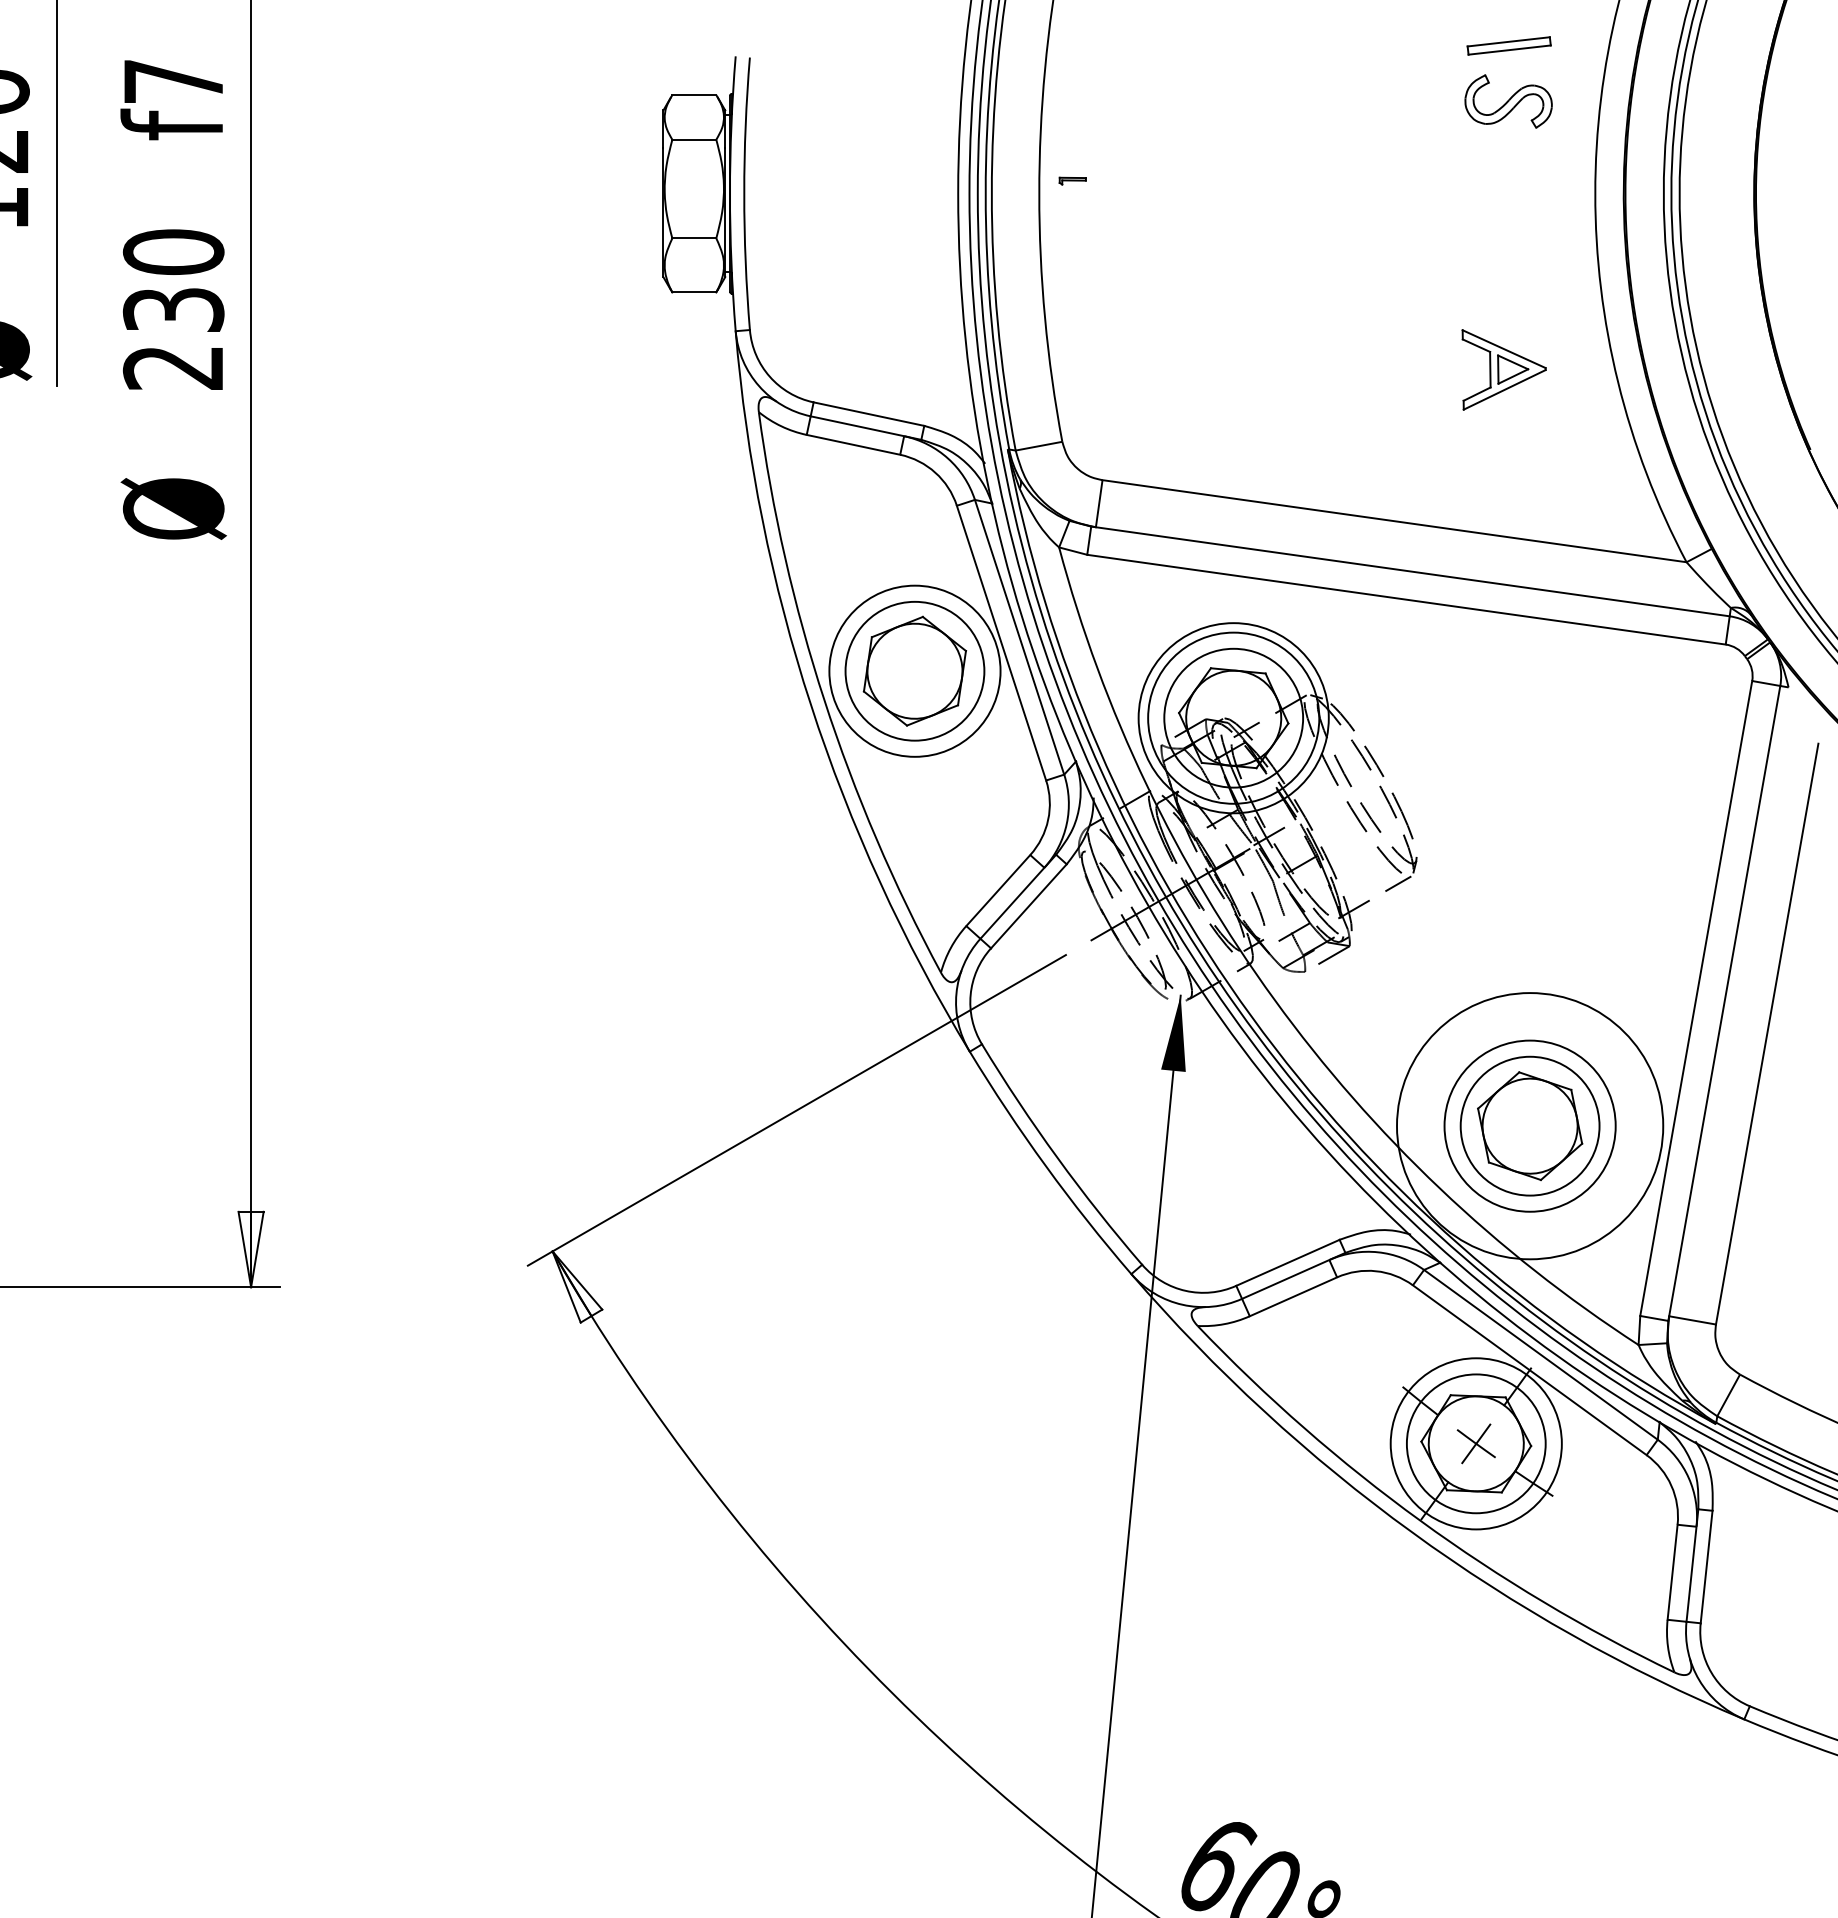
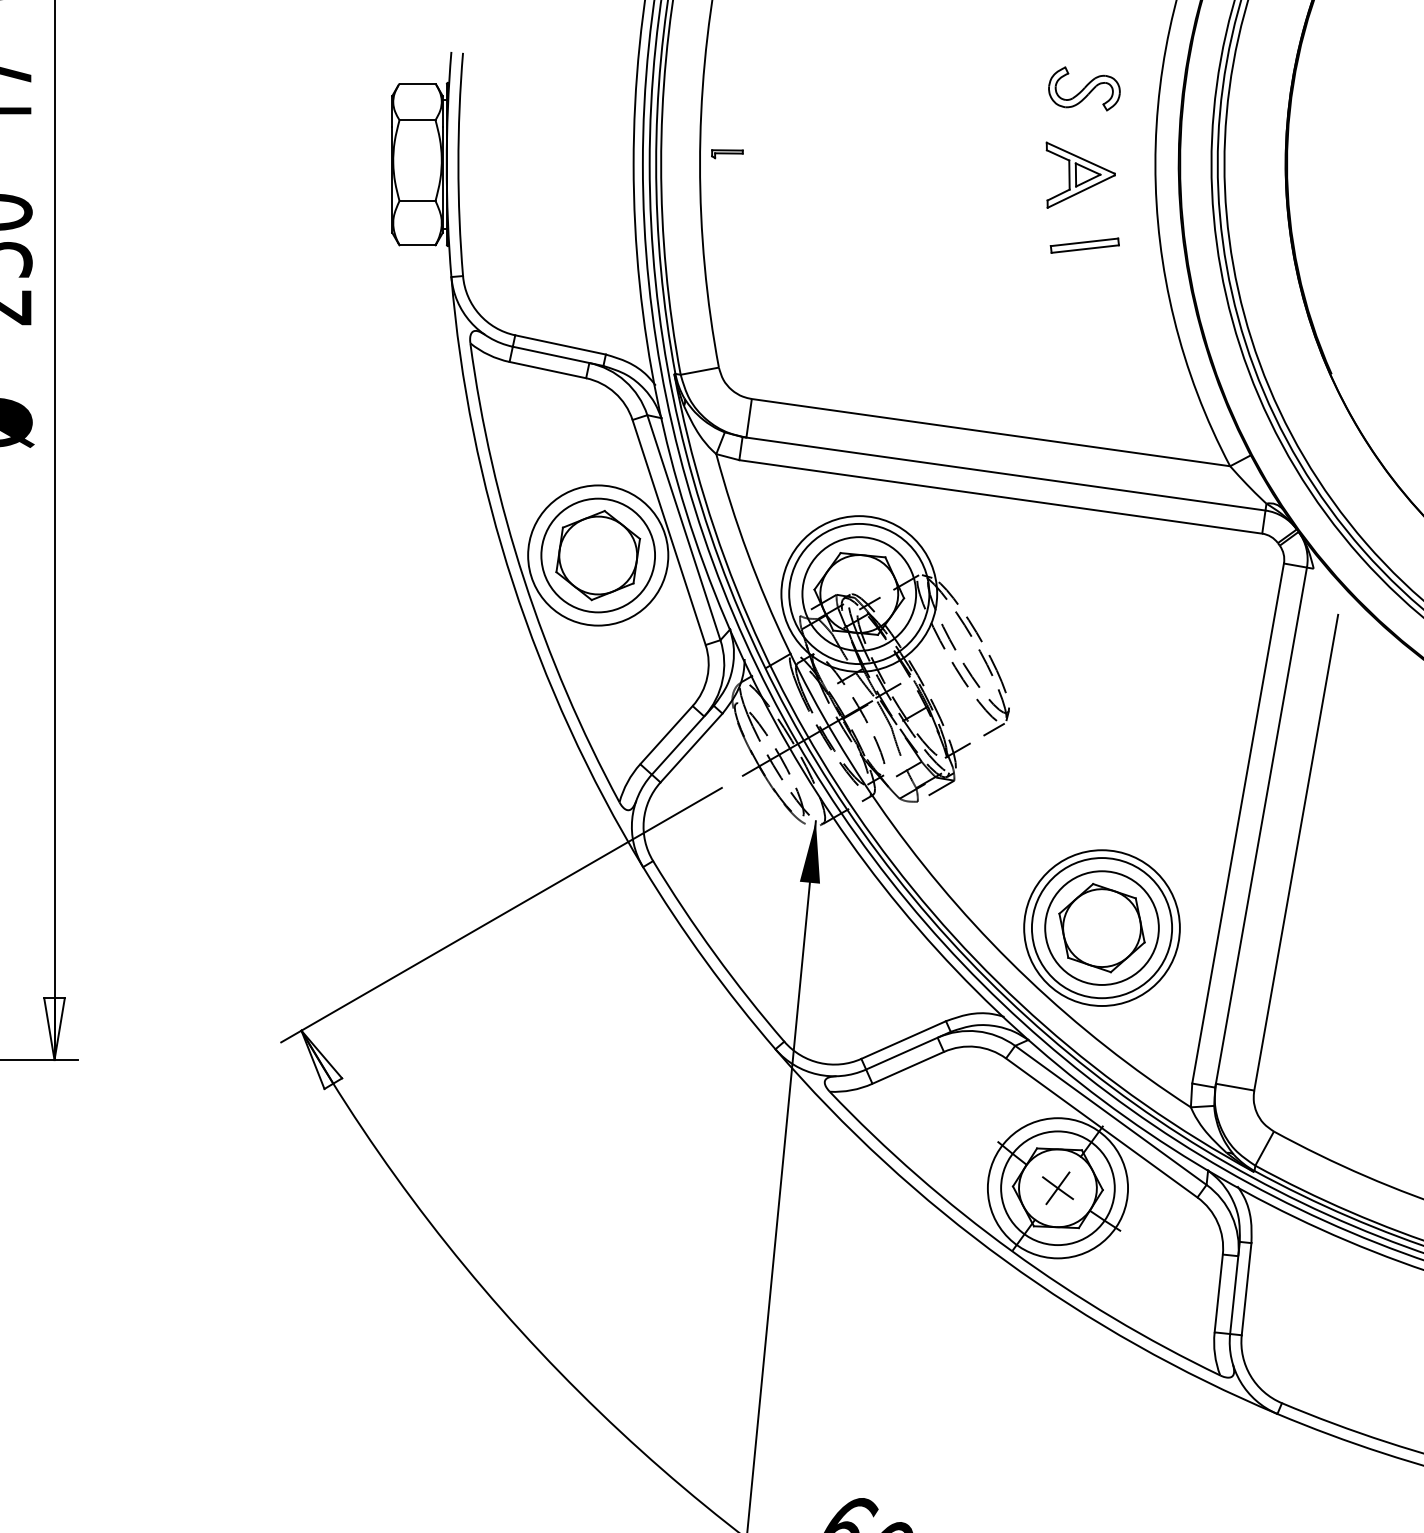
part: (1508, 45) -> (1084, 245), moved
part: (1072, 180) -> (727, 153), size x1.43
part: (1503, 369) -> (1080, 174), moved
circle: (1530, 1126) -> (1102, 928), size x0.71

